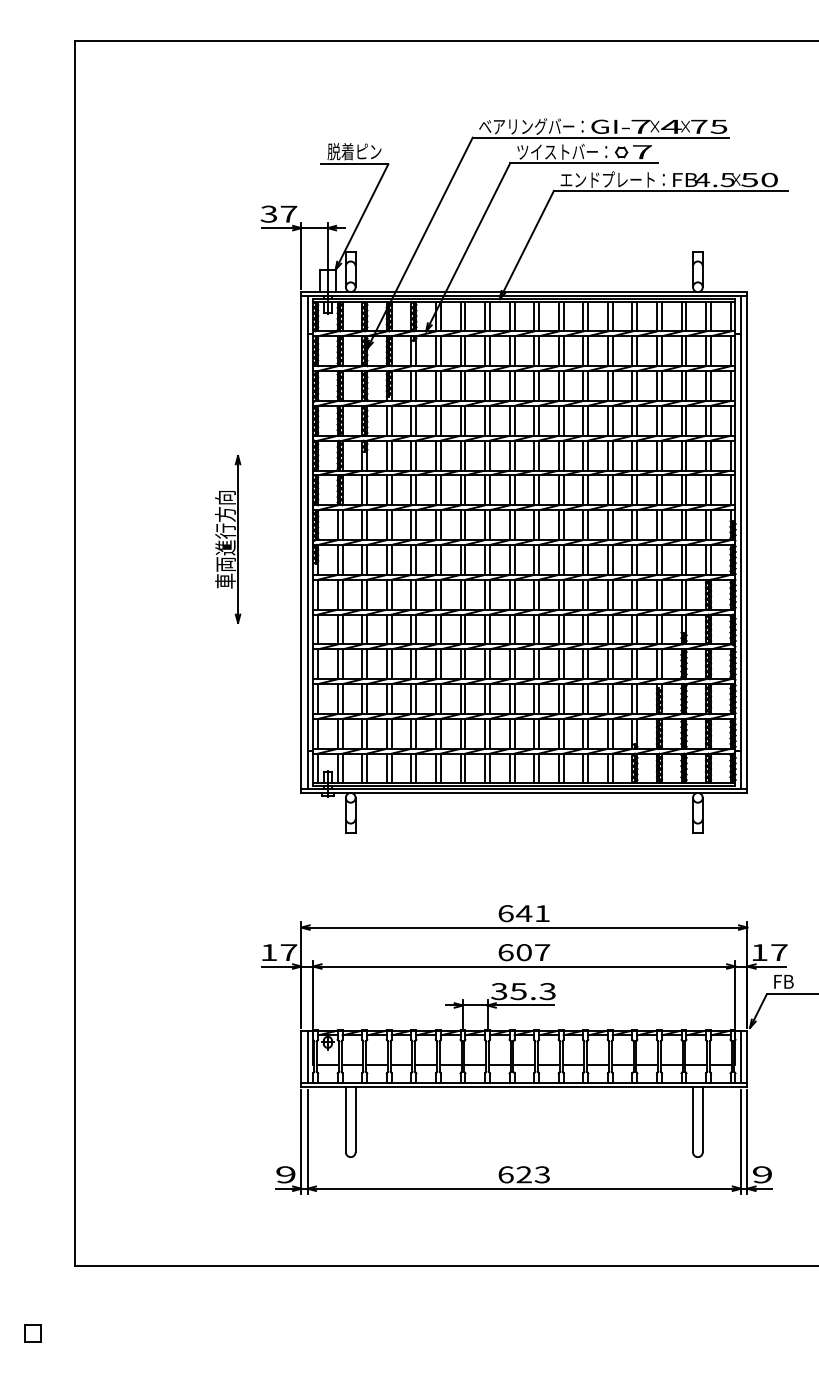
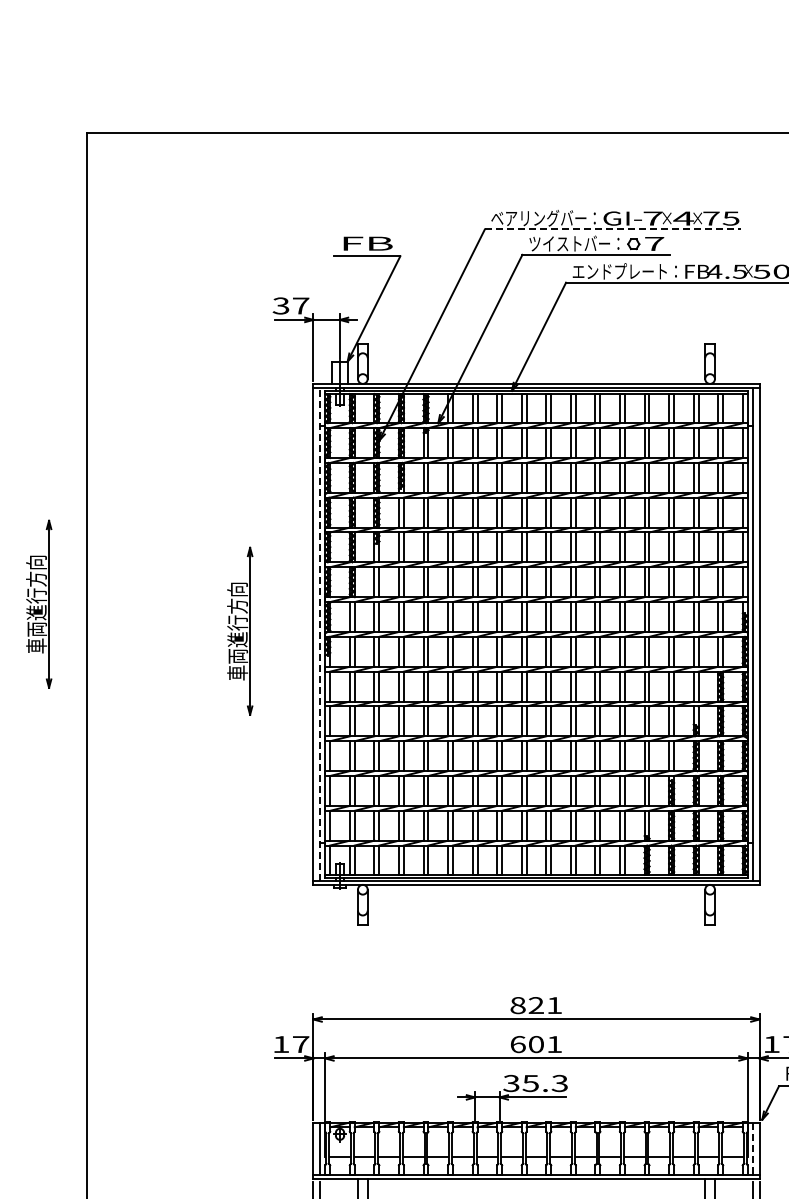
line: (600, 137) -> (612, 229), solid -> dashed
text: (354, 151) -> (366, 243), 脱着ピン -> FB
part: (27, 512) -> (39, 604), added
line: (307, 542) -> (319, 634), solid -> dashed
text: (515, 913) -> (527, 1005), 641 -> 821
text: (542, 952) -> (554, 1044), 607 -> 601
line: (741, 1057) -> (753, 1149), solid -> dashed

